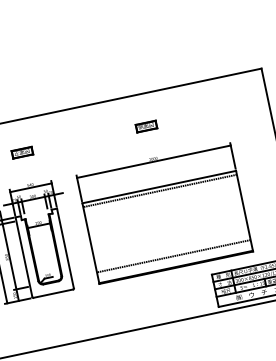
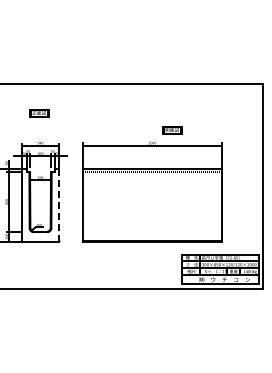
part: (146, 126) -> (172, 130), moved
line: (65, 249) -> (59, 205), solid -> dashed
line: (173, 256) -> (152, 231), removed

